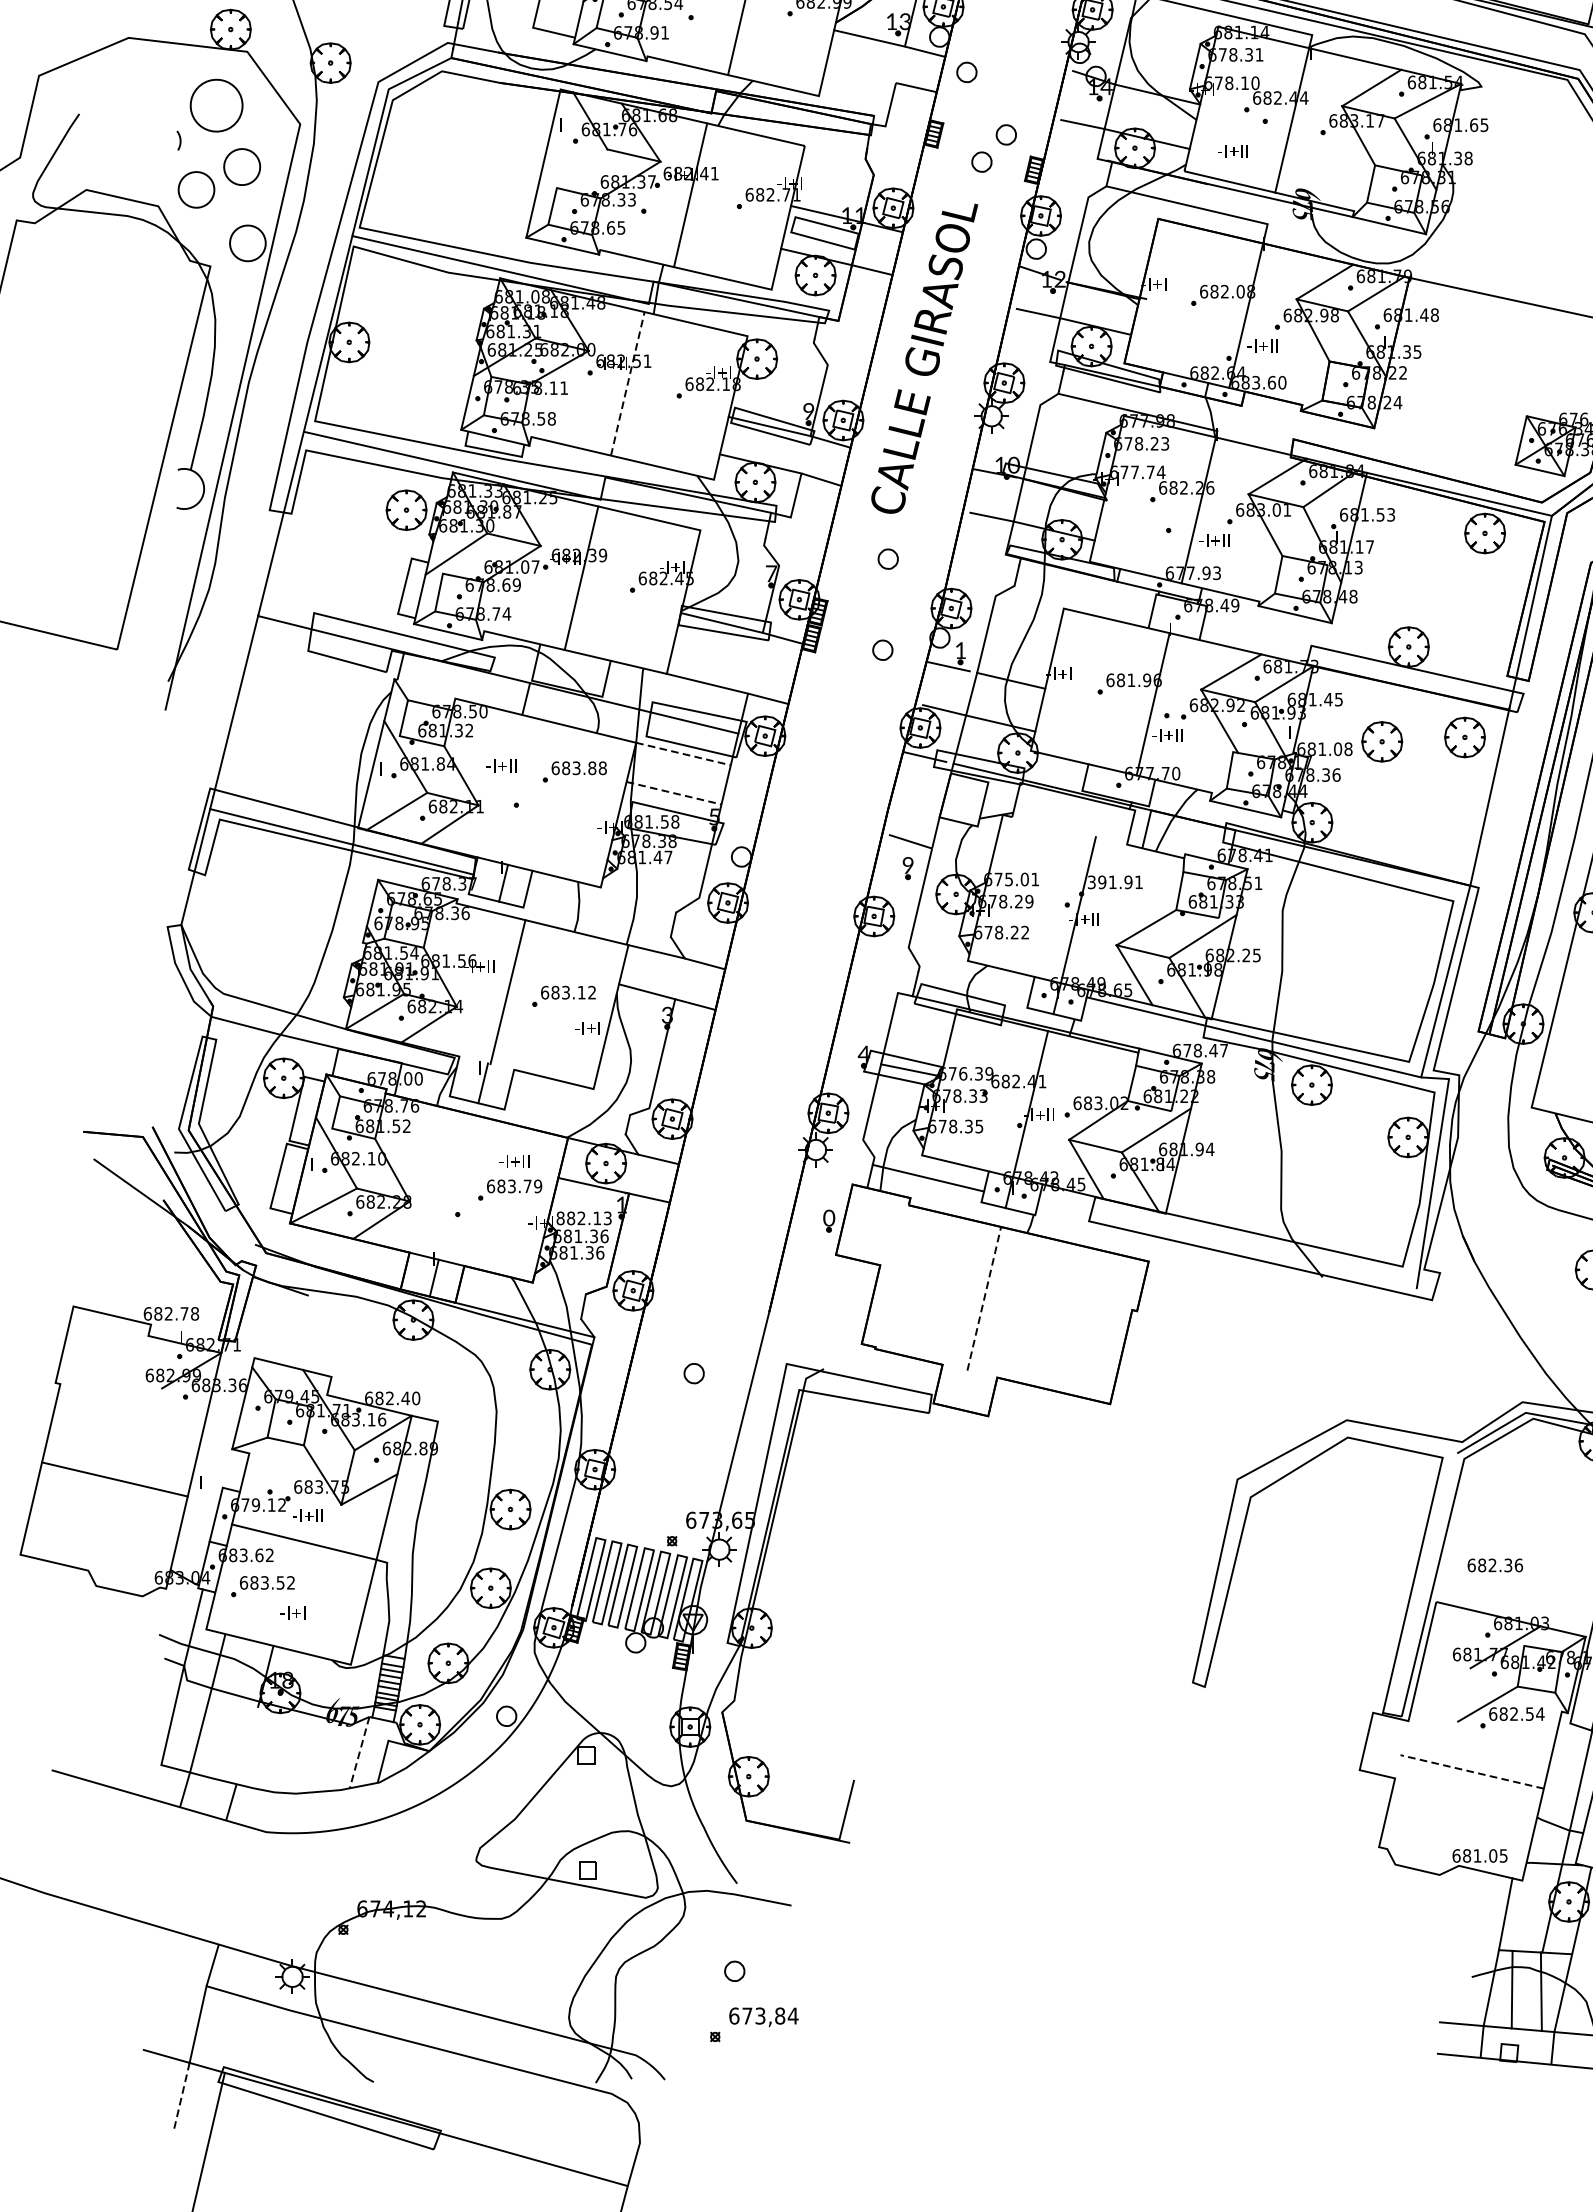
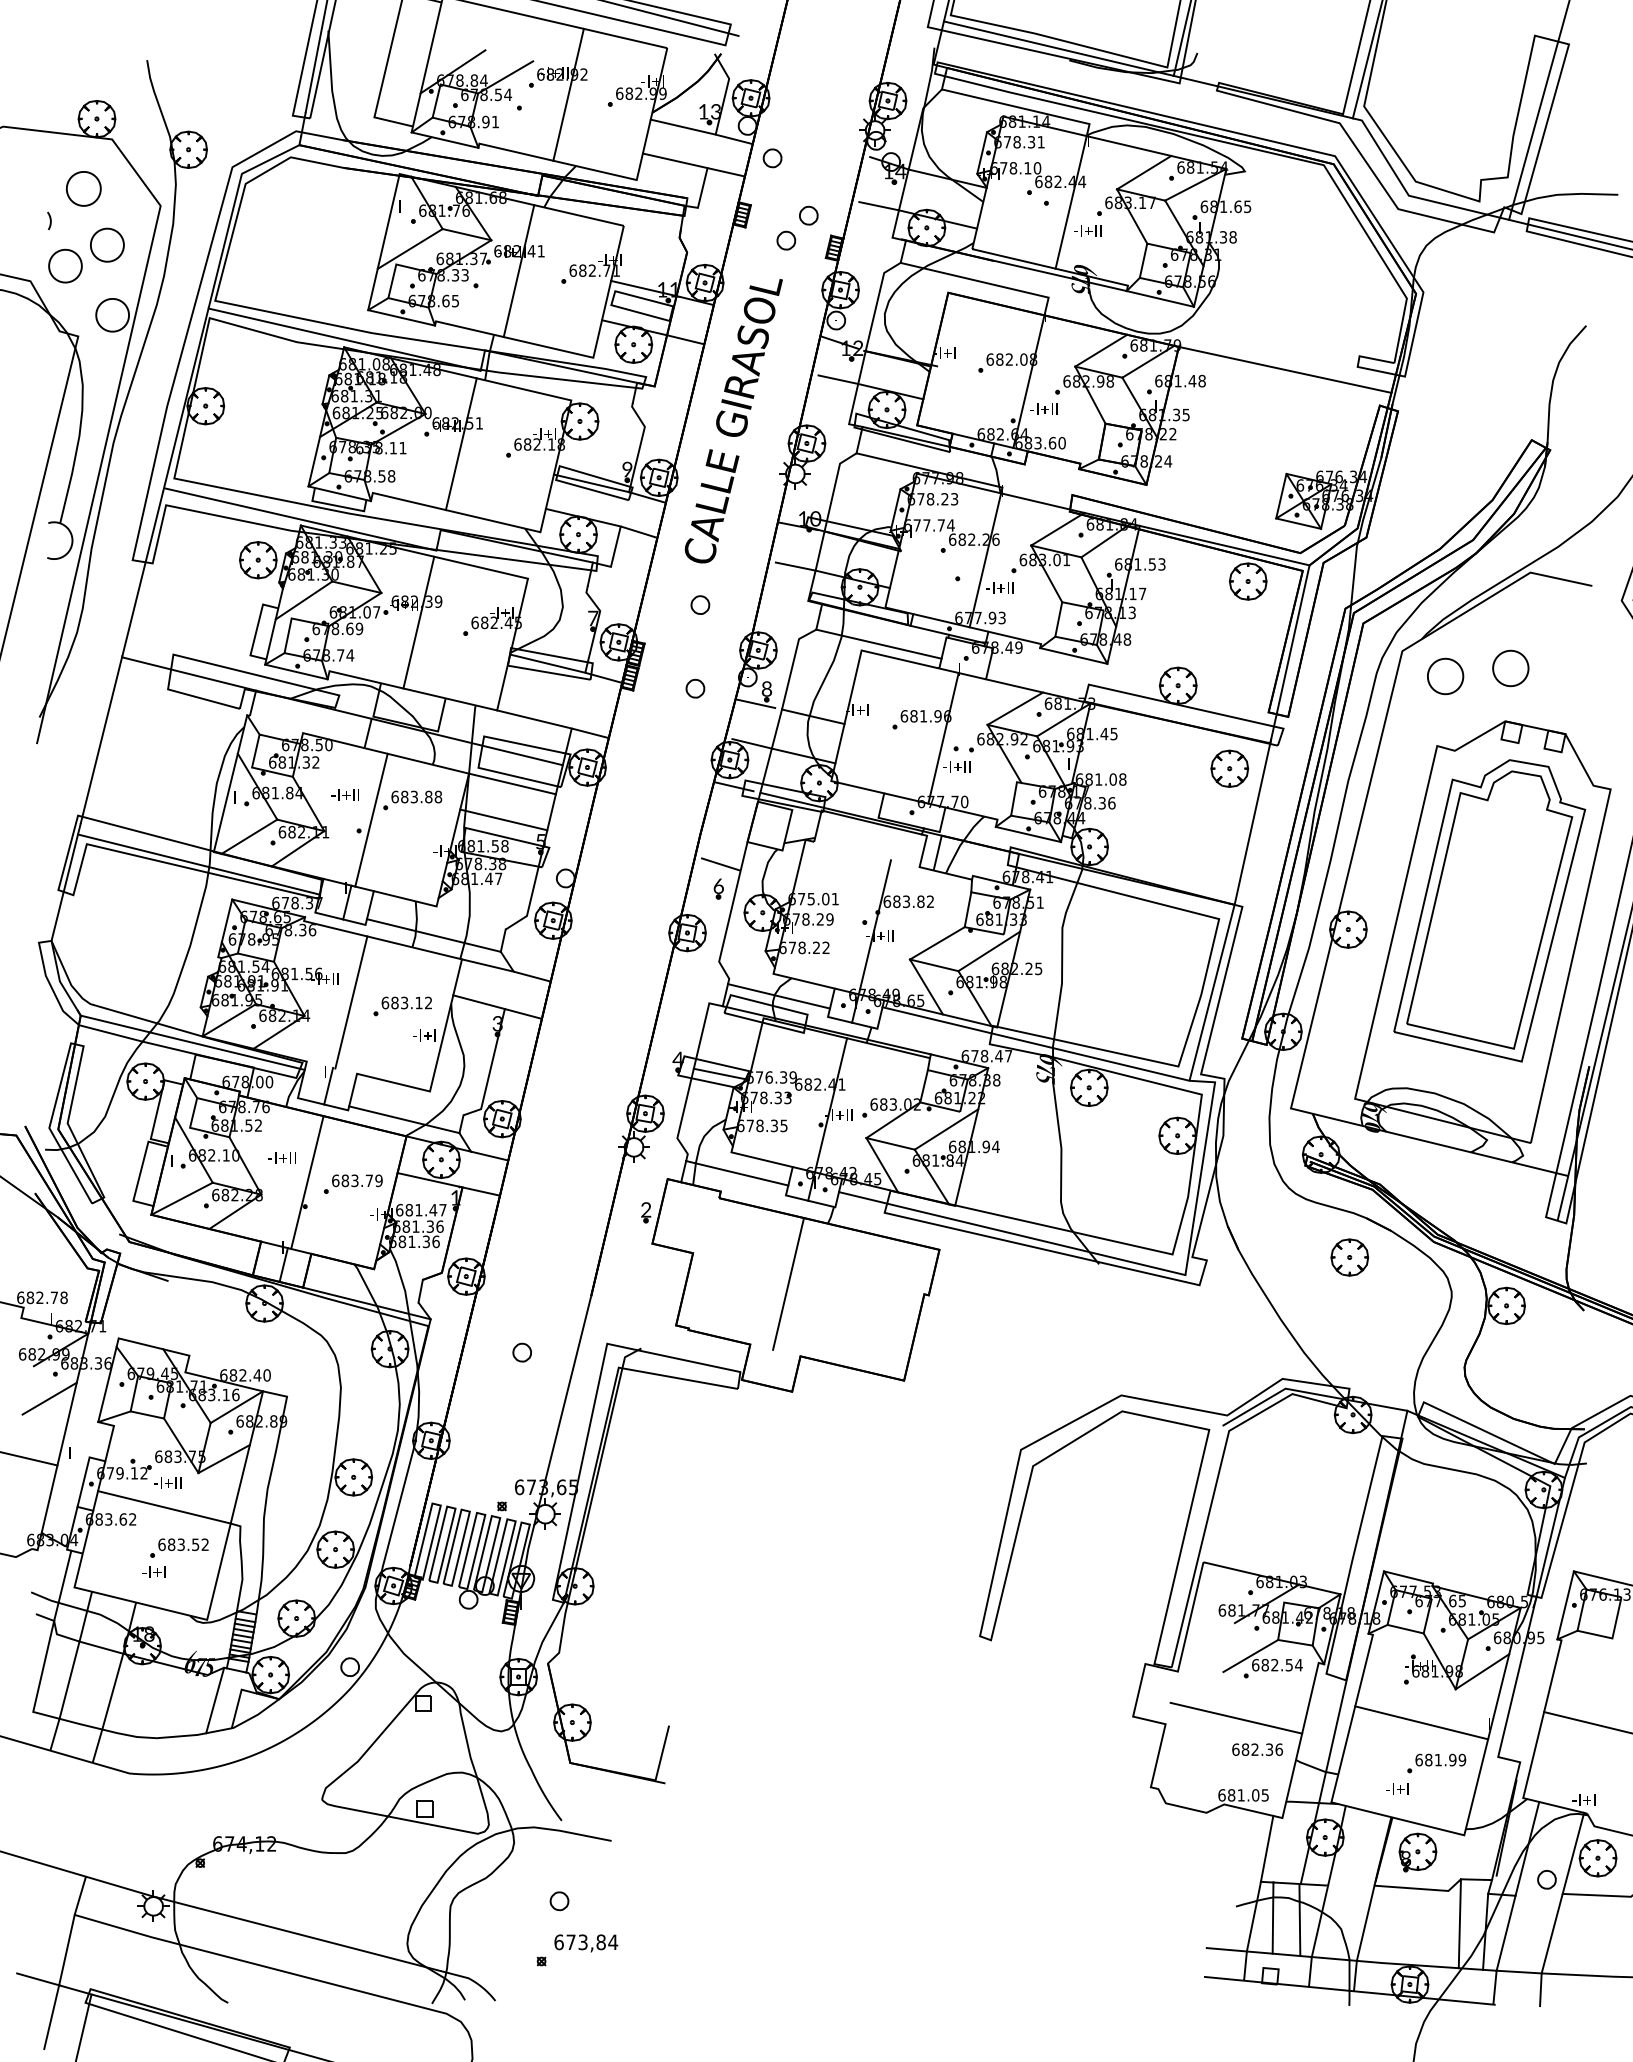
line: (860, 74) -> (674, 160), added
part: (216, 105) -> (83, 188), size x0.71
text: (1232, 151) -> (1087, 230), moved
line: (571, 170) -> (409, 248), added
line: (627, 384) -> (461, 444), dashed -> solid
line: (1082, 600) -> (878, 643), added
text: (960, 650) -> (766, 688), 1 -> 8
part: (1381, 741) -> (1153, 772), removed
line: (683, 753) -> (512, 783), dashed -> solid
line: (529, 792) -> (371, 819), added
line: (673, 792) -> (503, 819), dashed -> solid
text: (907, 864) -> (718, 885), 9 -> 6
text: (1114, 882) -> (908, 901), 391.91 -> 683.82
line: (597, 919) -> (433, 935), added
line: (974, 985) -> (779, 996), added
line: (334, 1035) -> (192, 1042), added
line: (565, 1119) -> (404, 1119), added
text: (513, 1160) -> (281, 1157), moved
line: (460, 1188) -> (307, 1182), added
text: (584, 1217) -> (421, 1209), 882.13 -> 681.47
text: (828, 1217) -> (645, 1209), 0 -> 2
line: (1228, 1243) -> (1012, 1233), added
line: (984, 1298) -> (788, 1283), dashed -> solid
line: (179, 1423) -> (49, 1398), added
text: (1495, 1565) -> (1257, 1749), moved
part: (262, 1585) -> (179, 1547), moved
line: (246, 1746) -> (111, 1694), added
line: (359, 1752) -> (215, 1700), dashed -> solid
line: (1472, 1772) -> (1236, 1718), dashed -> solid
line: (181, 2097) -> (51, 2017), dashed -> solid

